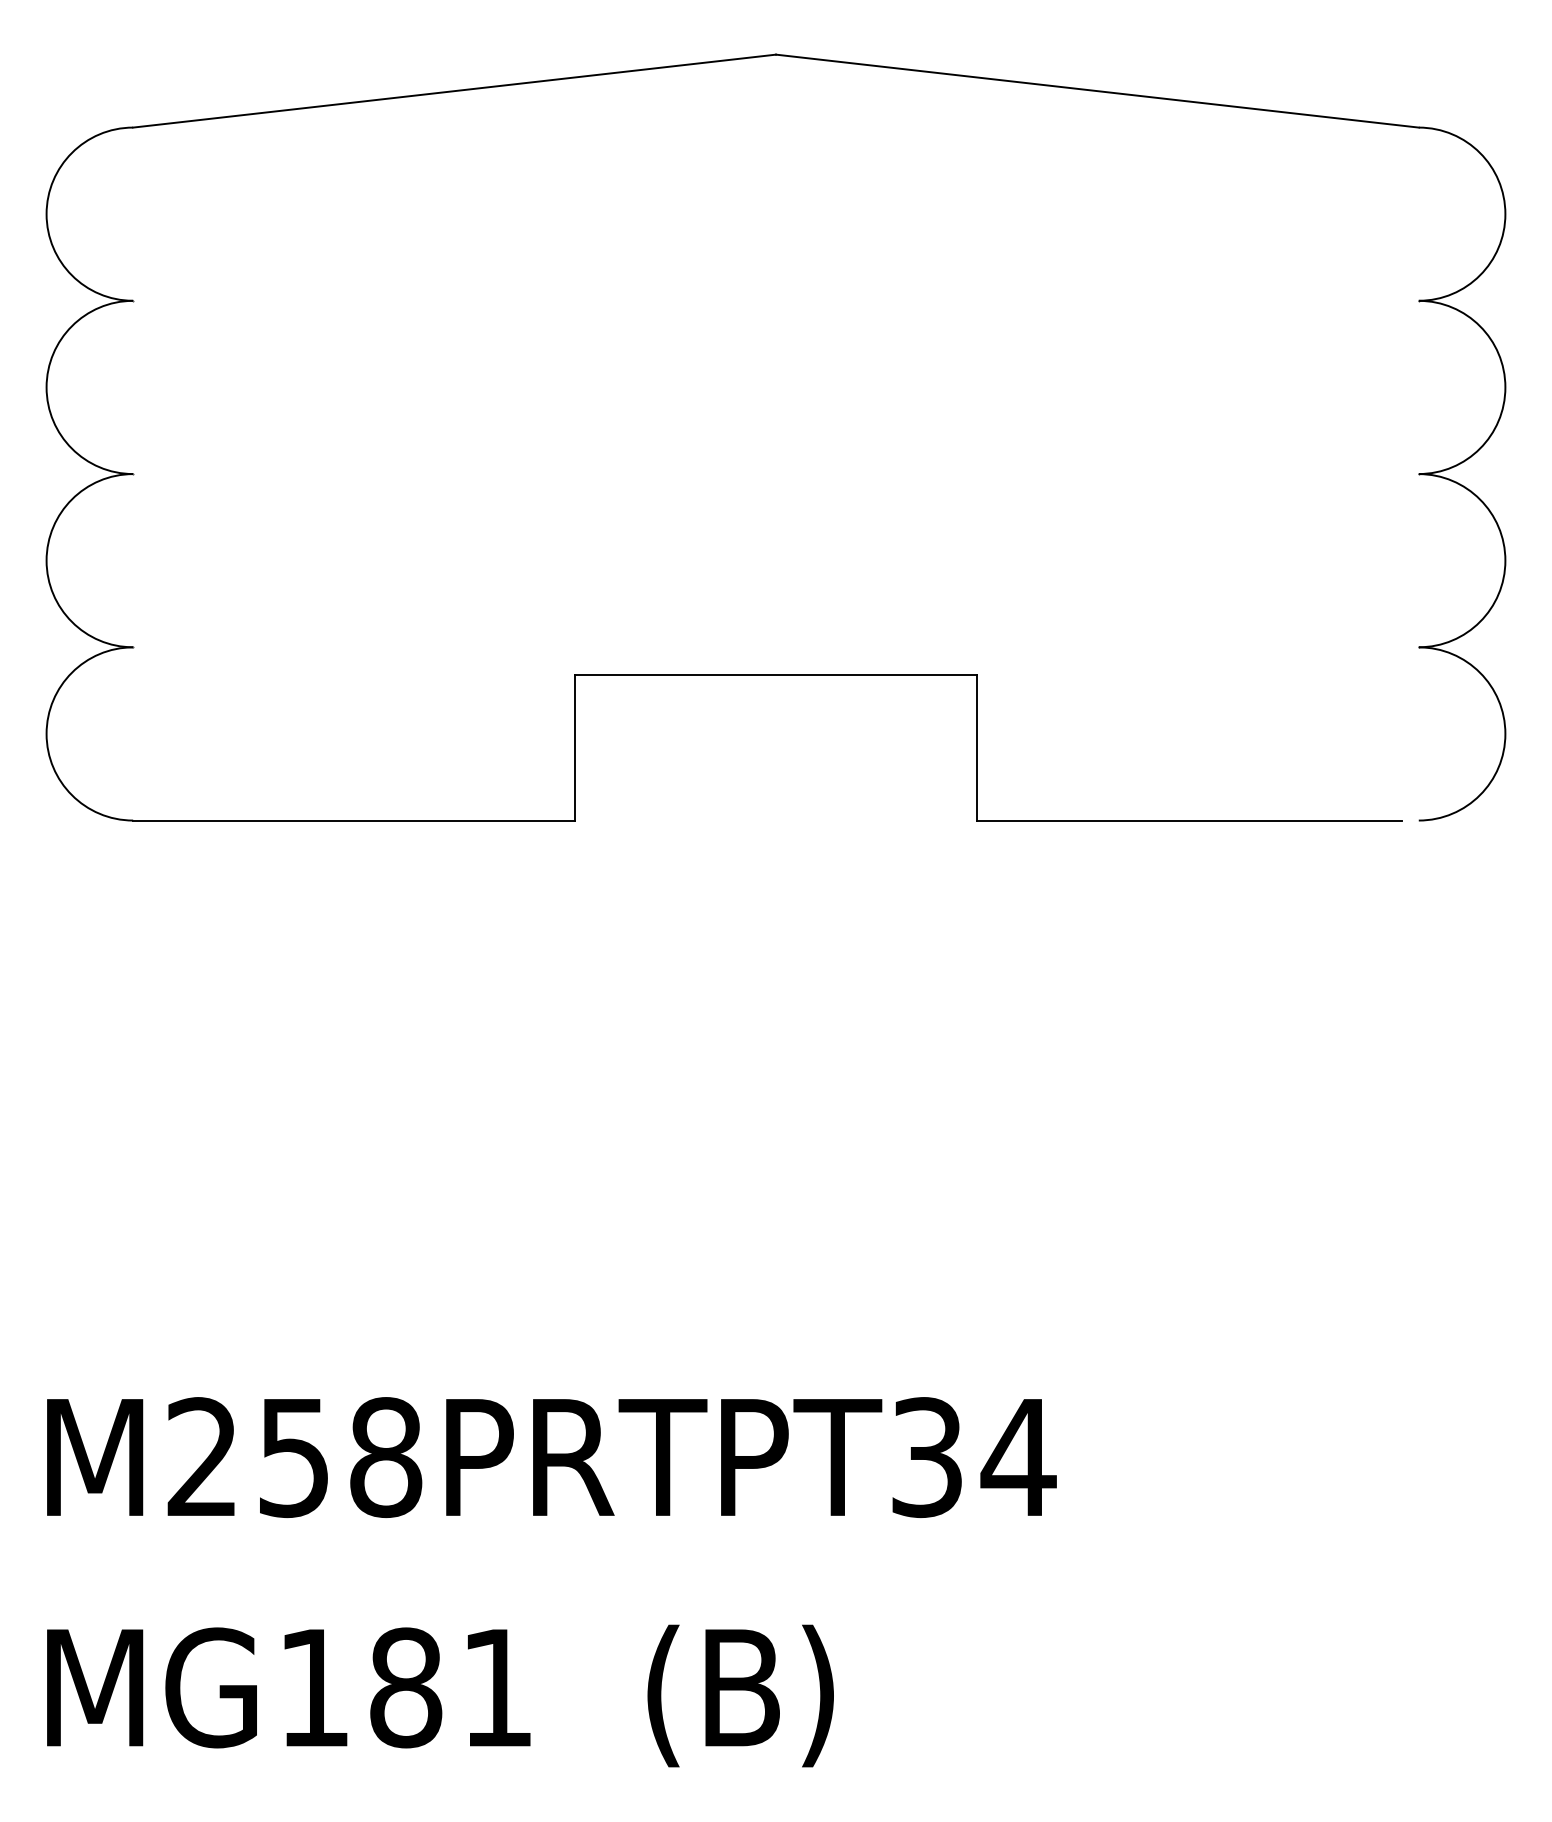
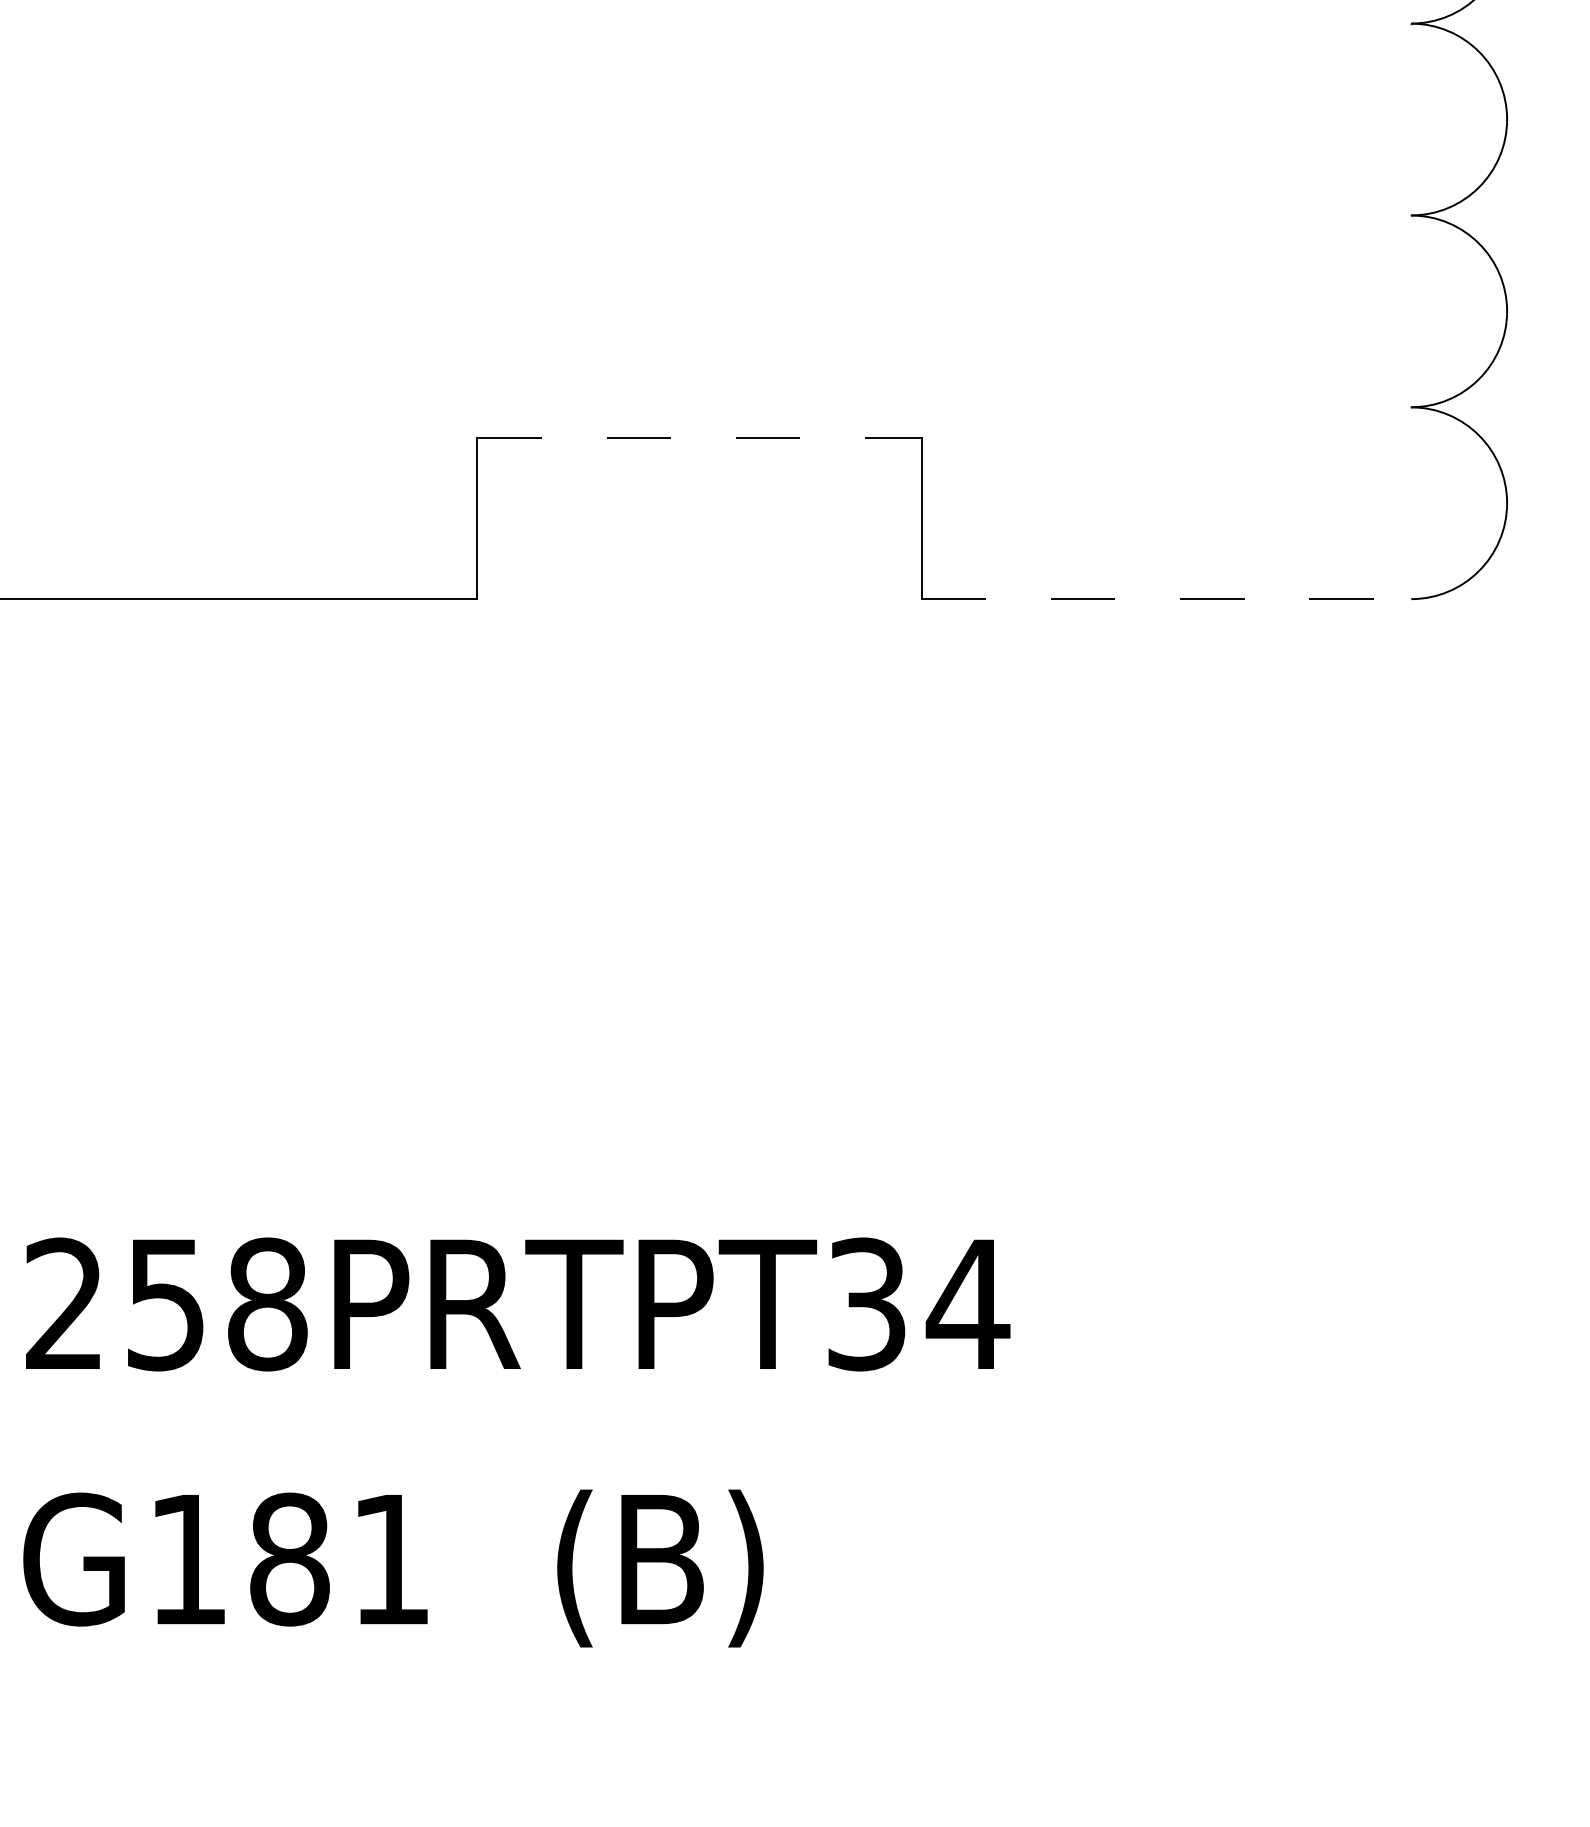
line: (776, 674) -> (700, 437), solid -> dashed
line: (1189, 820) -> (1157, 599), solid -> dashed

